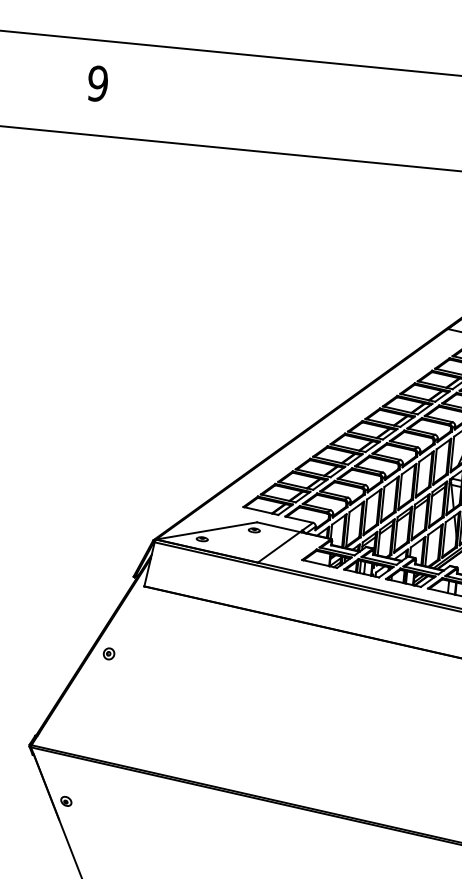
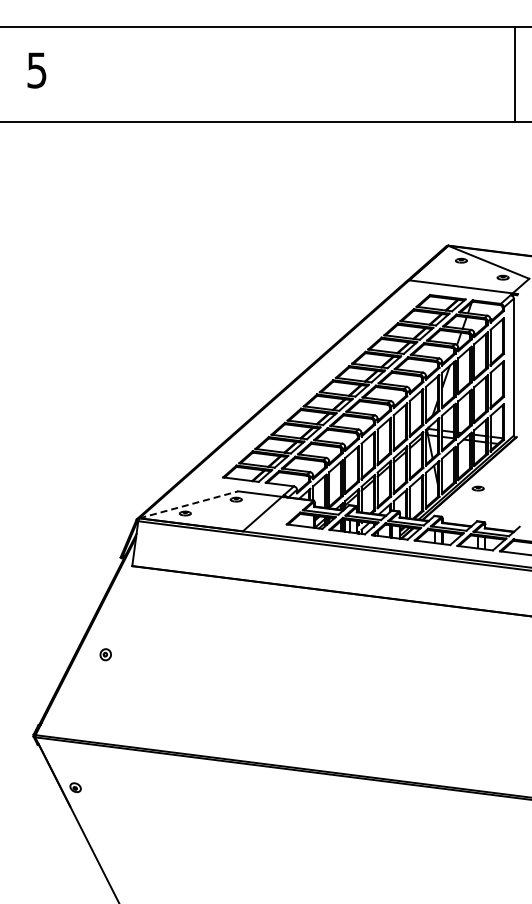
text: (97, 83) -> (36, 70), 9 -> 5
line: (207, 530) -> (189, 504), solid -> dashed
part: (108, 653) -> (105, 654), moved

